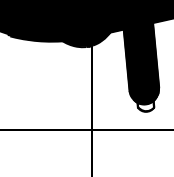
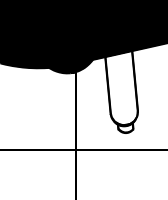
fill: (141, 62) -> (121, 87), removed

